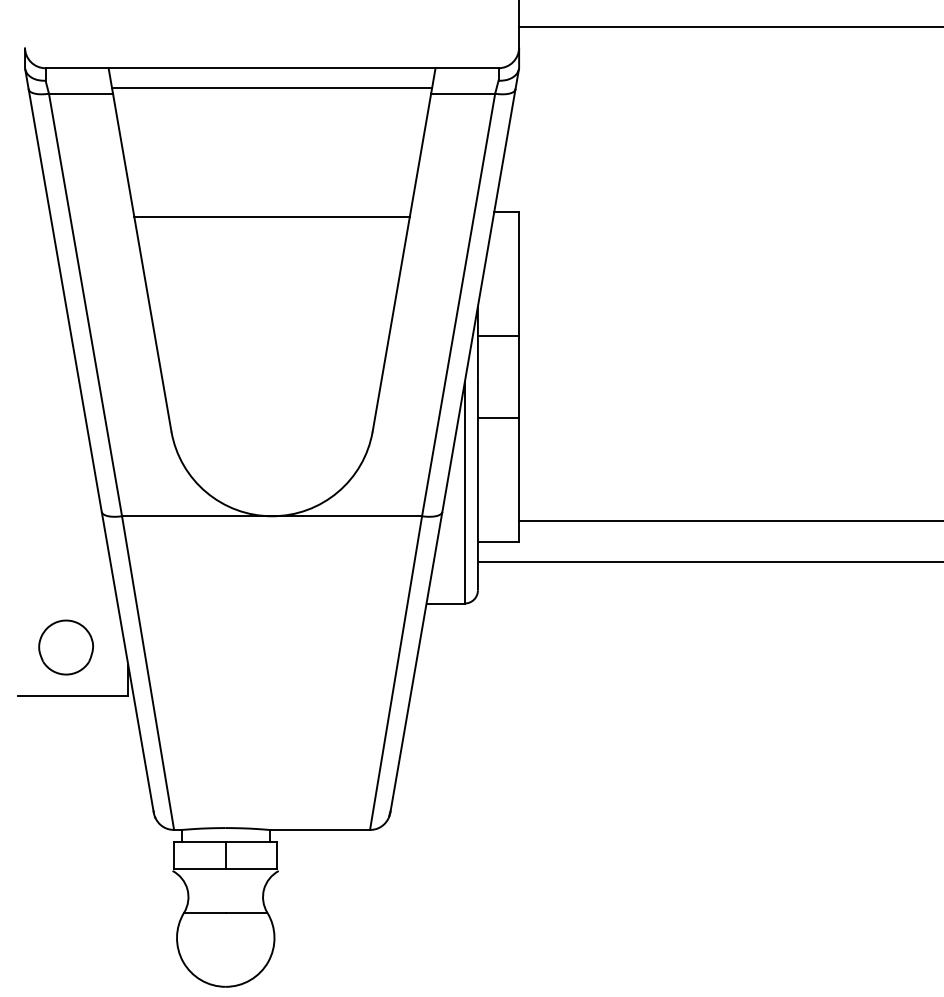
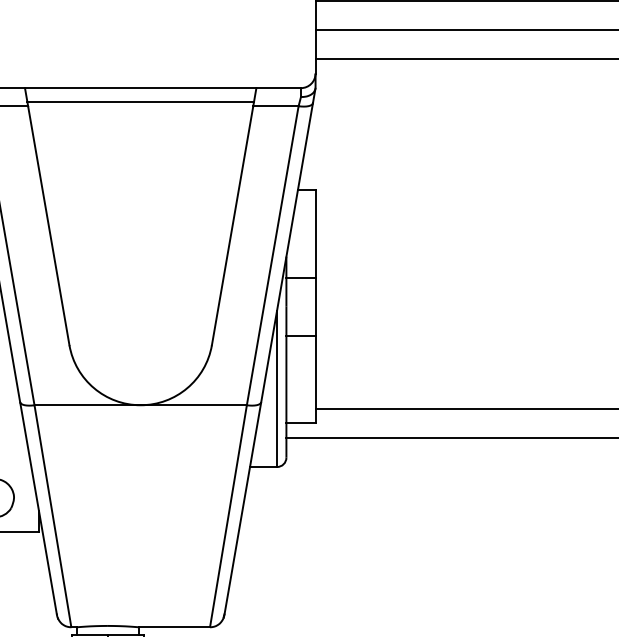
line: (271, 216) -> (140, 193), removed

